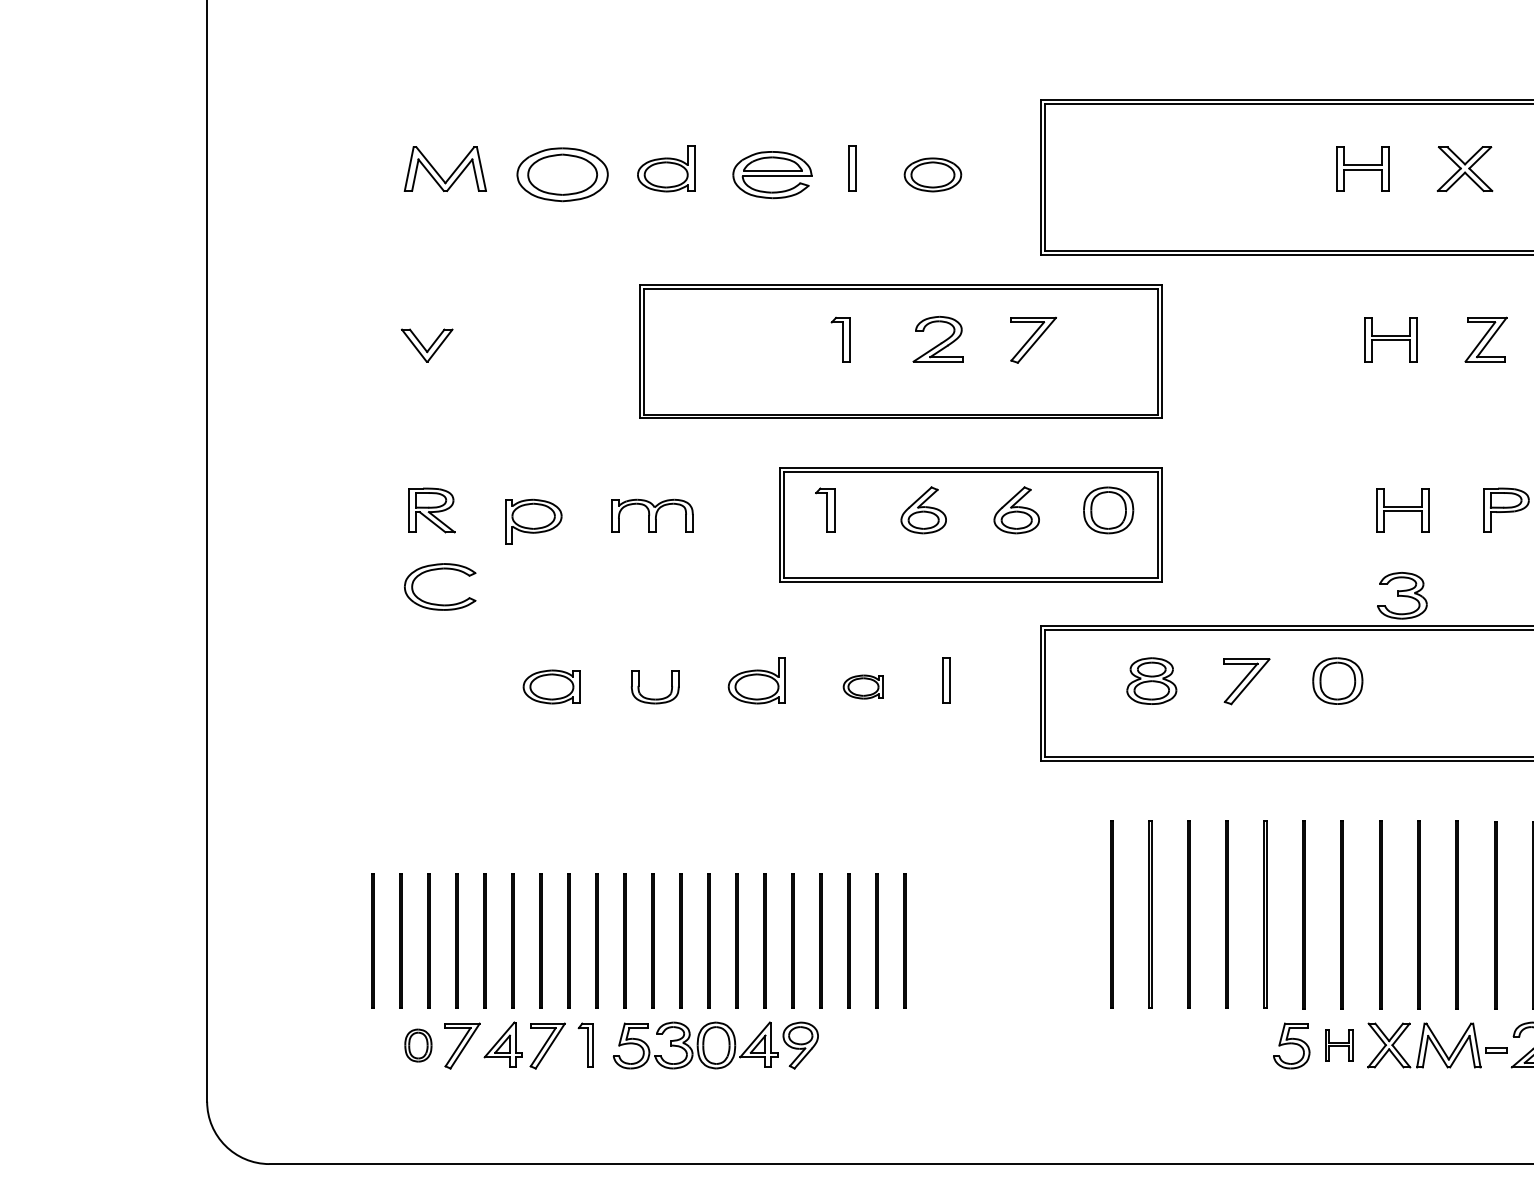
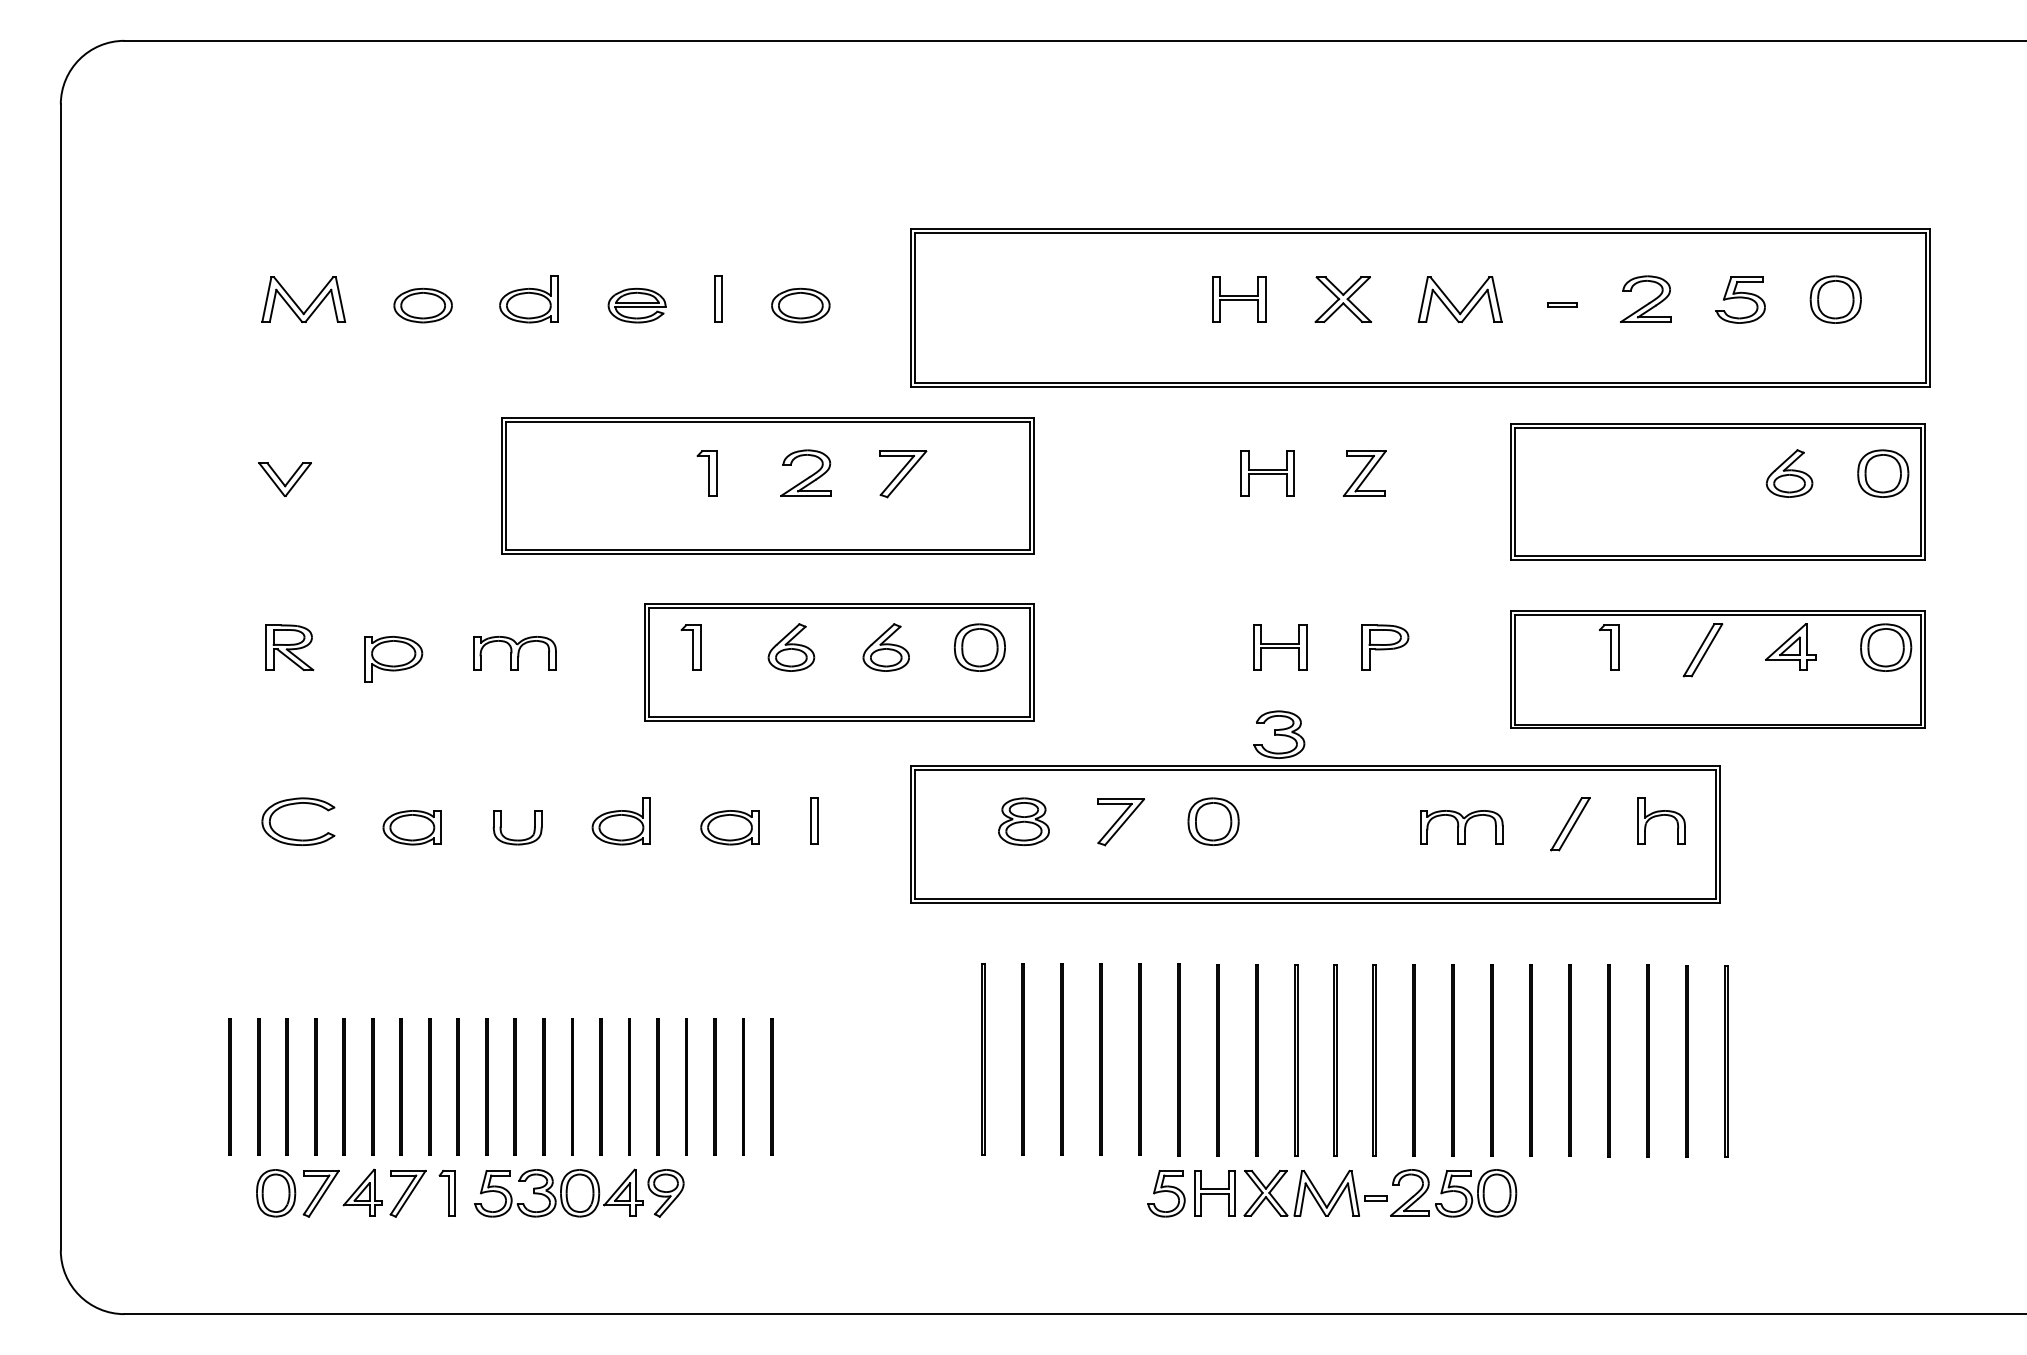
part: (561, 174) -> (422, 305), size x0.62
part: (771, 174) -> (636, 305), size x0.71
part: (440, 570) -> (298, 804), moved
part: (863, 686) -> (729, 827), size x1.43
part: (418, 1045) -> (276, 1193), size x1.43
part: (1338, 1045) -> (1214, 1193), size x1.43

